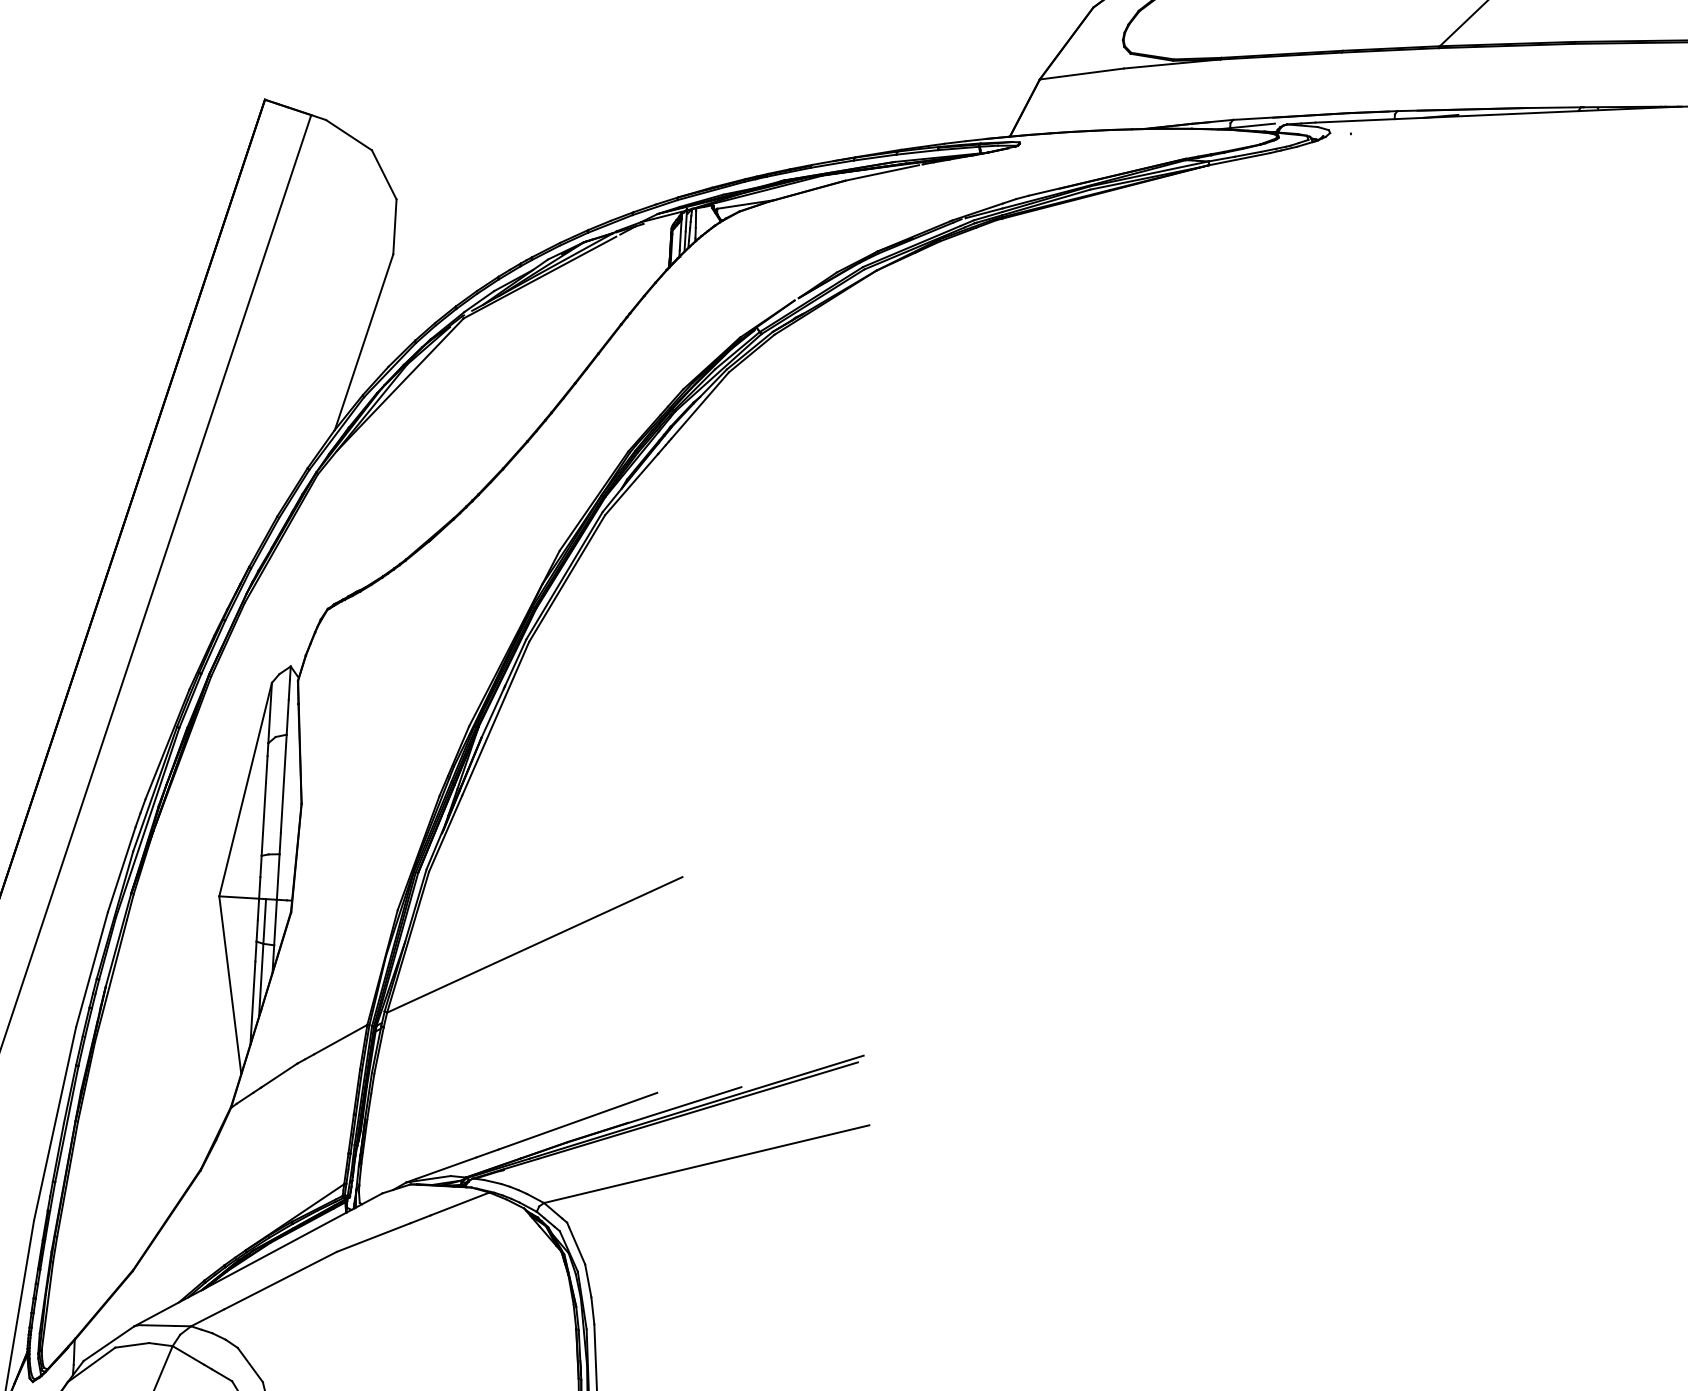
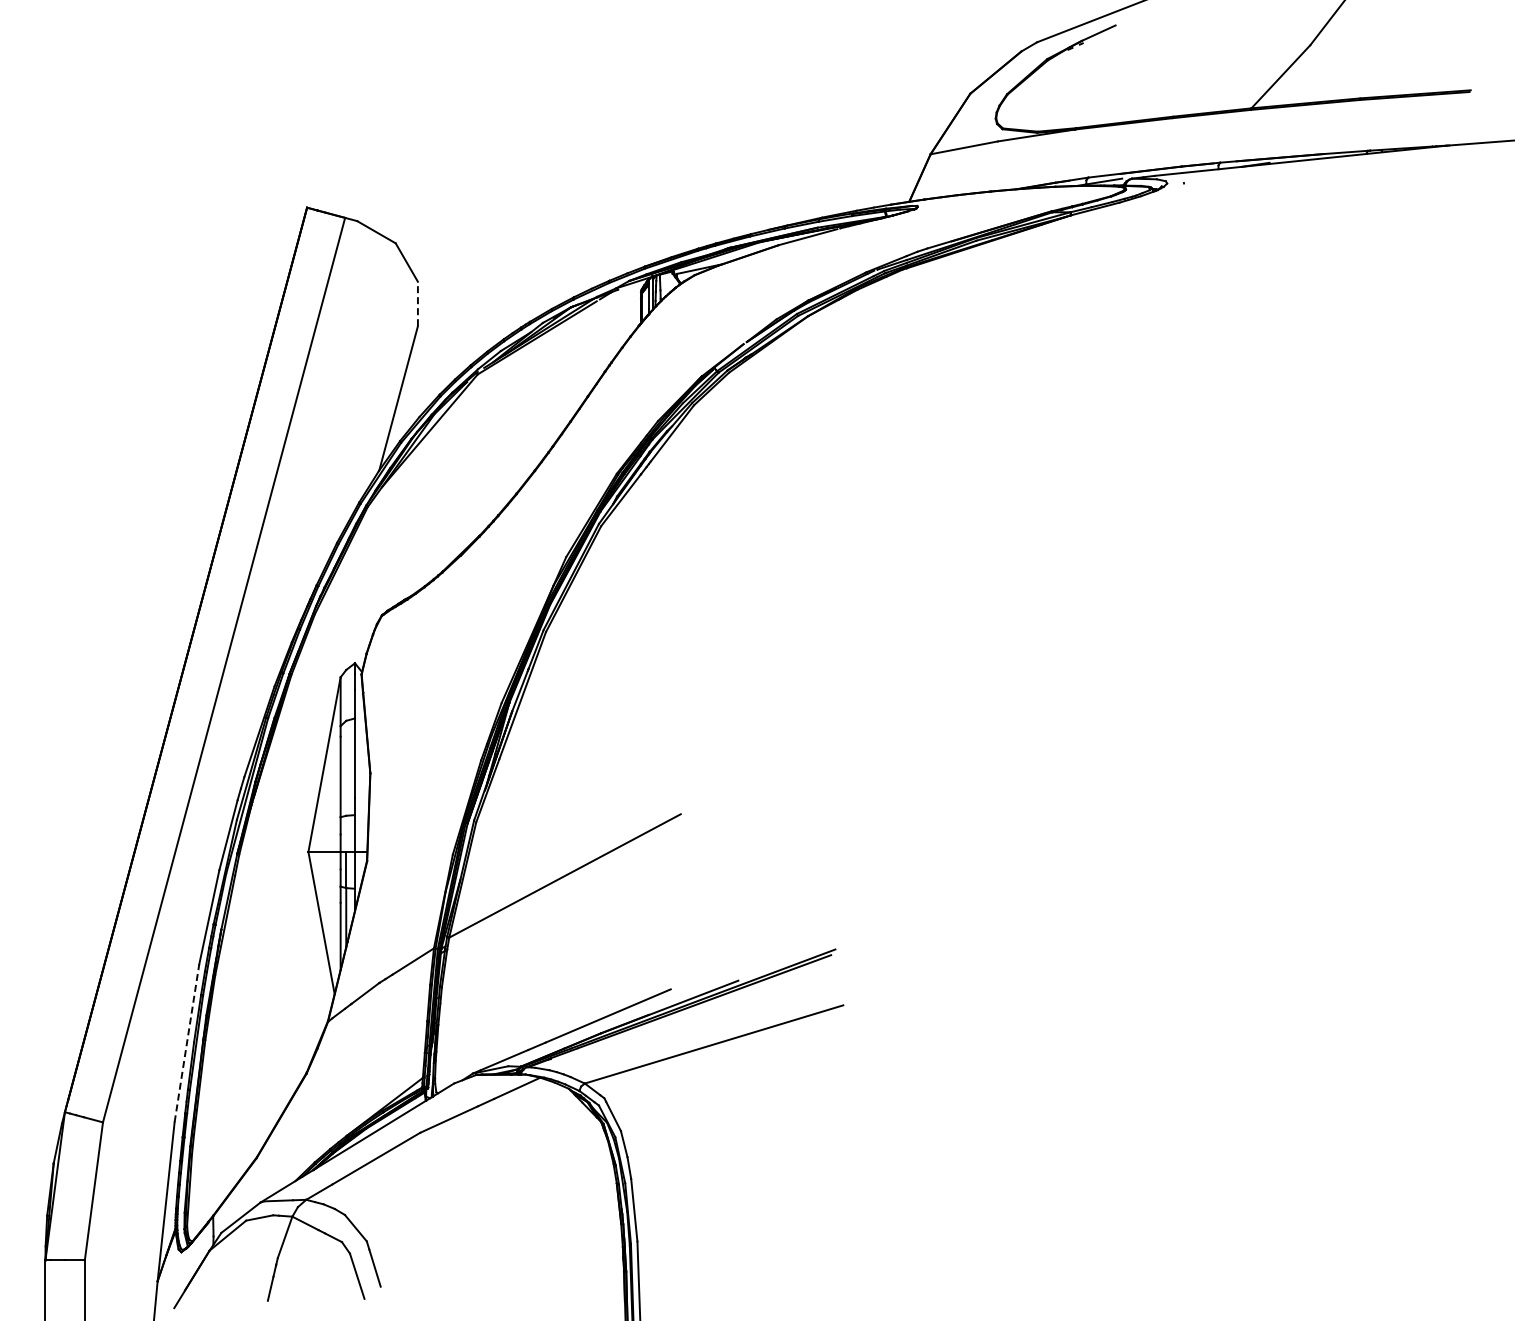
line: (394, 226) -> (417, 303), solid -> dashed
line: (54, 1124) -> (186, 1043), solid -> dashed

